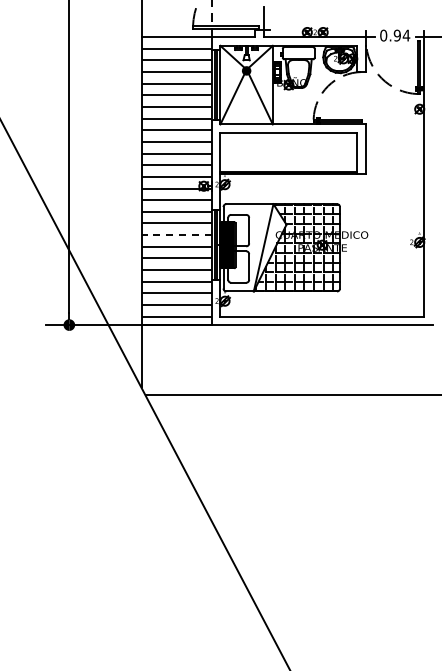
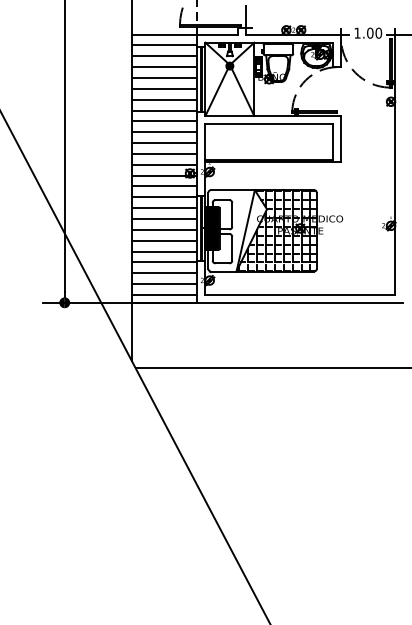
text: (395, 35) -> (368, 33), 0.94 -> 1.00
line: (176, 235) -> (164, 219), dashed -> solid

